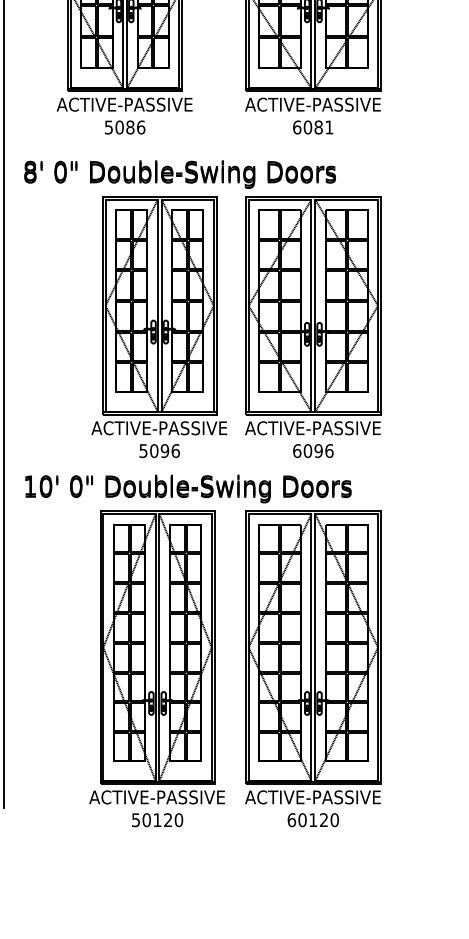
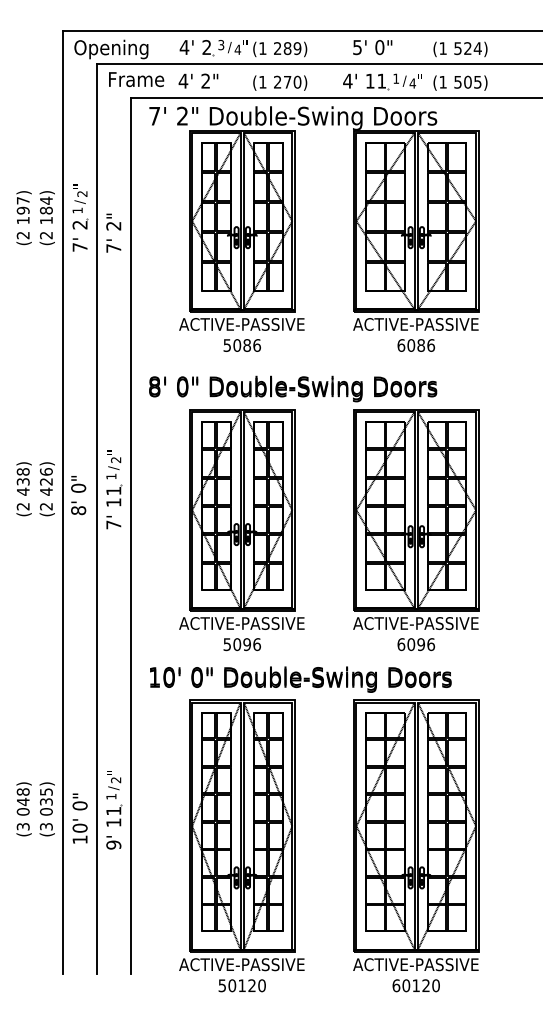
text: (329, 127) -> (431, 345), 6081 -> 6086
part: (158, 327) -> (241, 530), moved
part: (156, 668) -> (241, 845), moved

